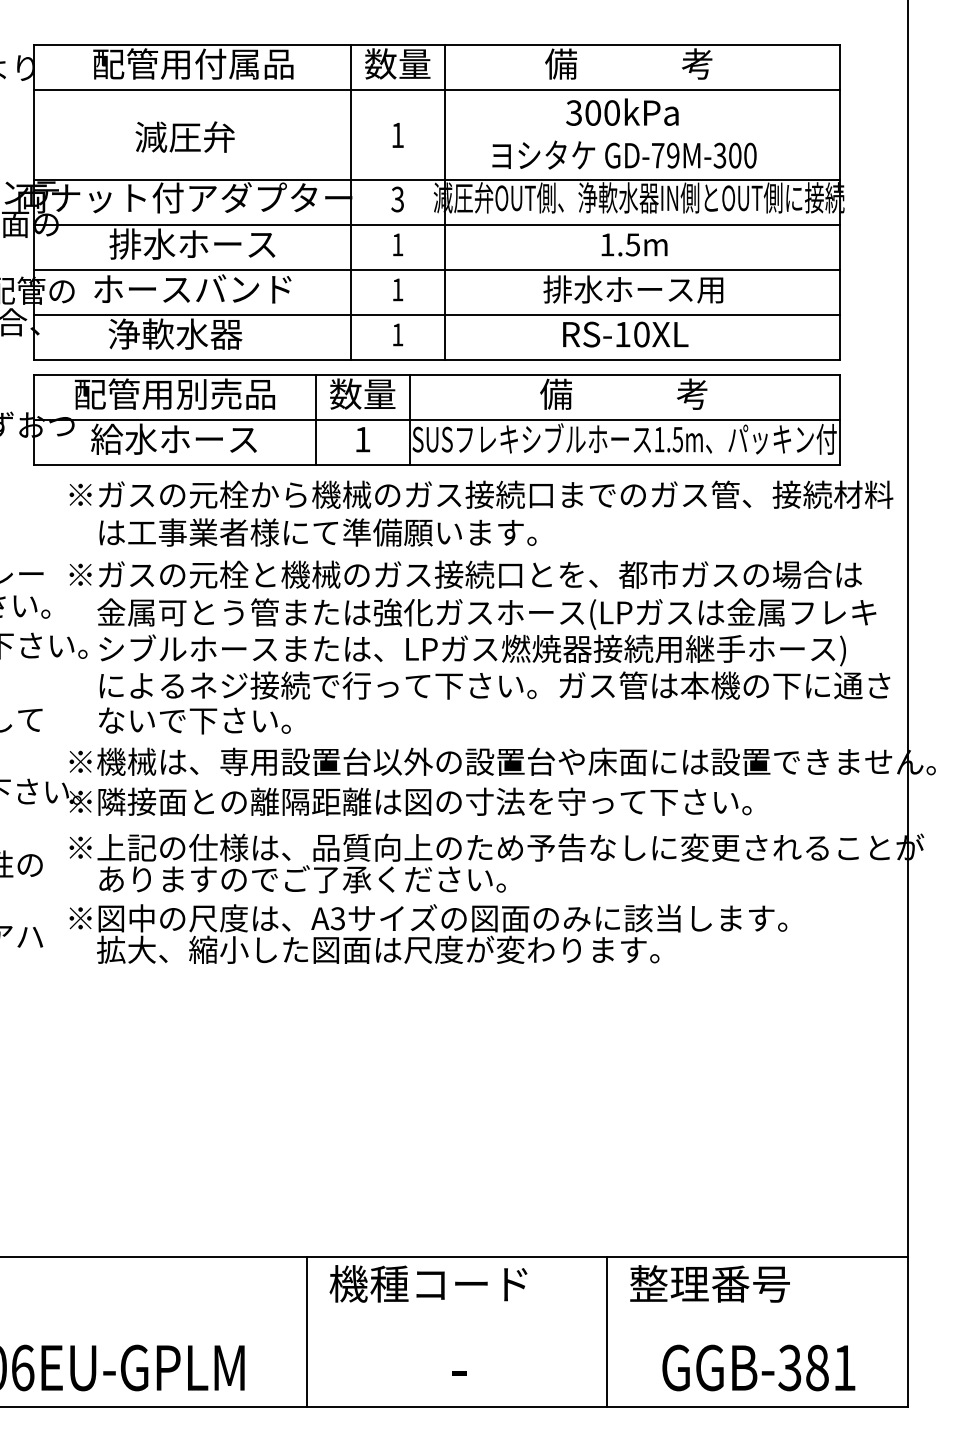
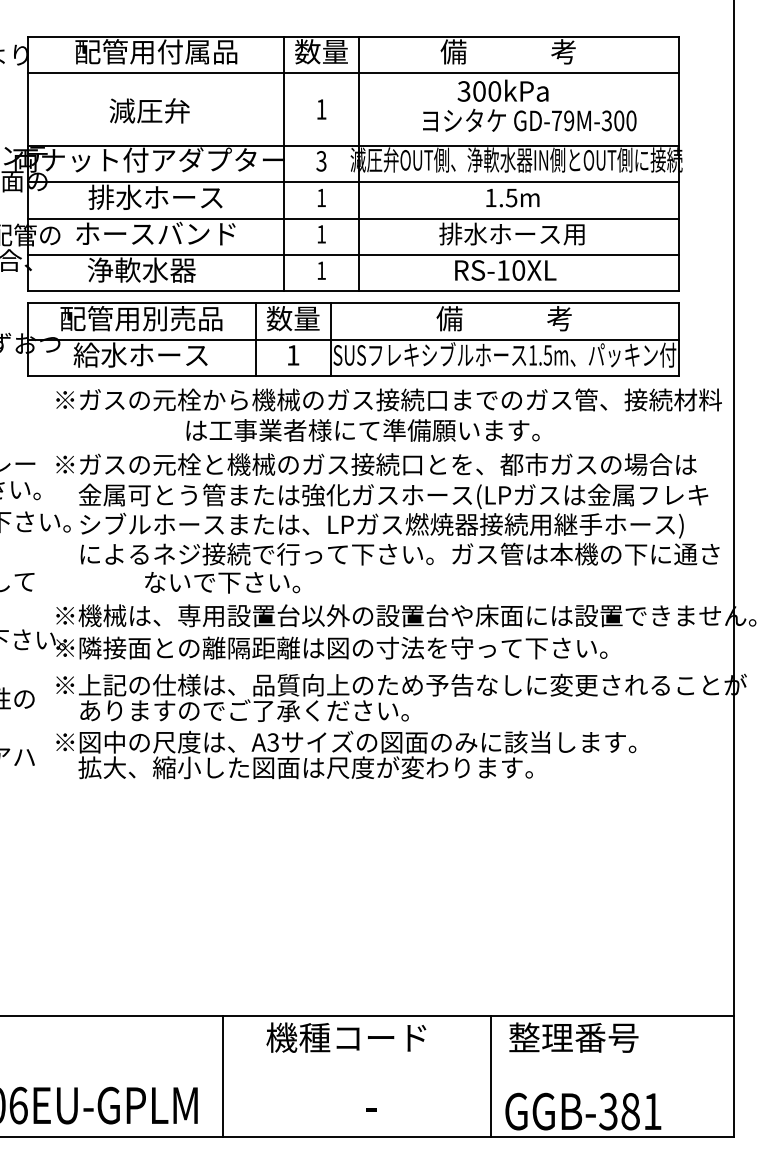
text: (624, 153) -> (529, 119), moved
text: (317, 532) -> (362, 430), moved
text: (194, 720) -> (222, 582), moved
line: (307, 1330) -> (223, 1075), moved
text: (759, 1367) -> (583, 1111), moved

